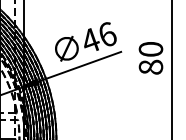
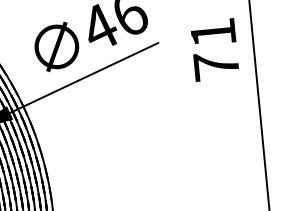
text: (150, 58) -> (214, 49), 80 -> 71

